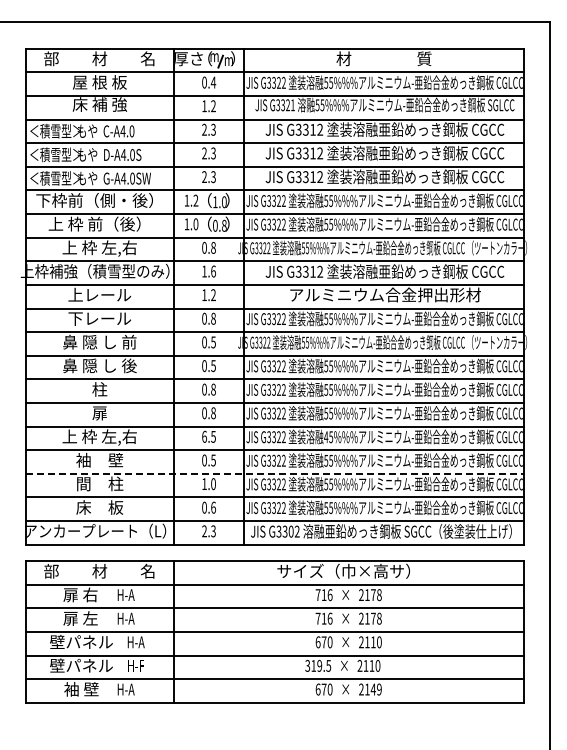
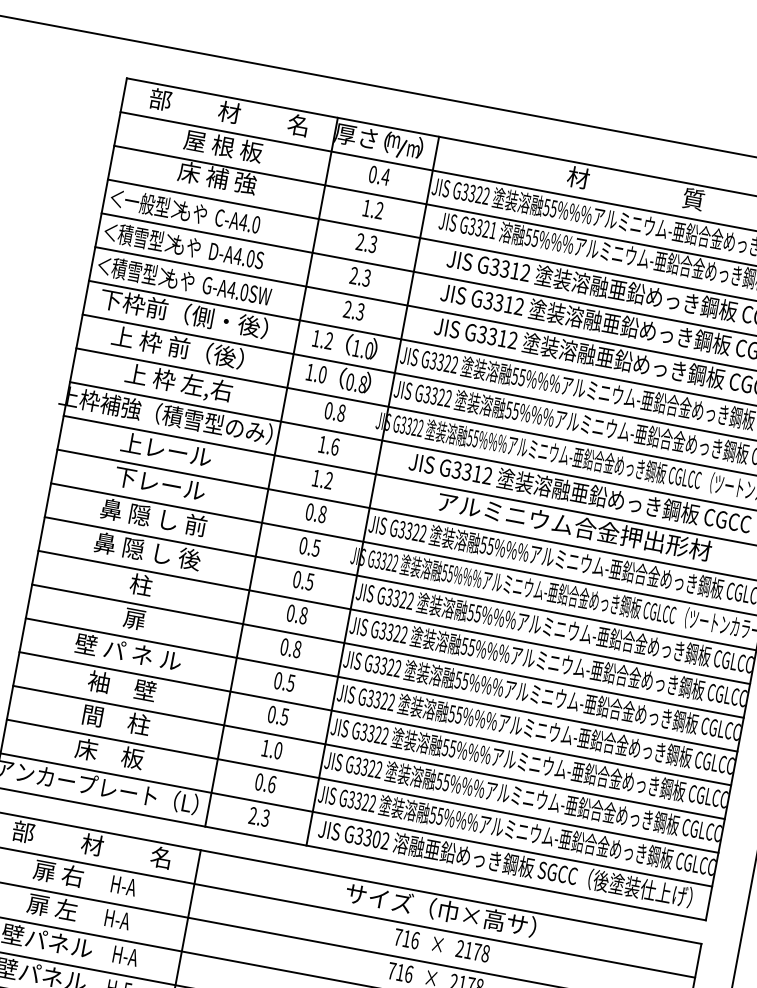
text: (50, 130) -> (140, 201), ＜積雪型＞ -> ＜一般型＞
text: (204, 436) -> (278, 680), 6.5 -> 0.5
text: (99, 437) -> (127, 653), 上 枠 左,右 -> 壁 パ ネ ル
text: (326, 437) -> (452, 714), 45%%% -> 55%%%
line: (275, 473) -> (369, 752), dashed -> solid

